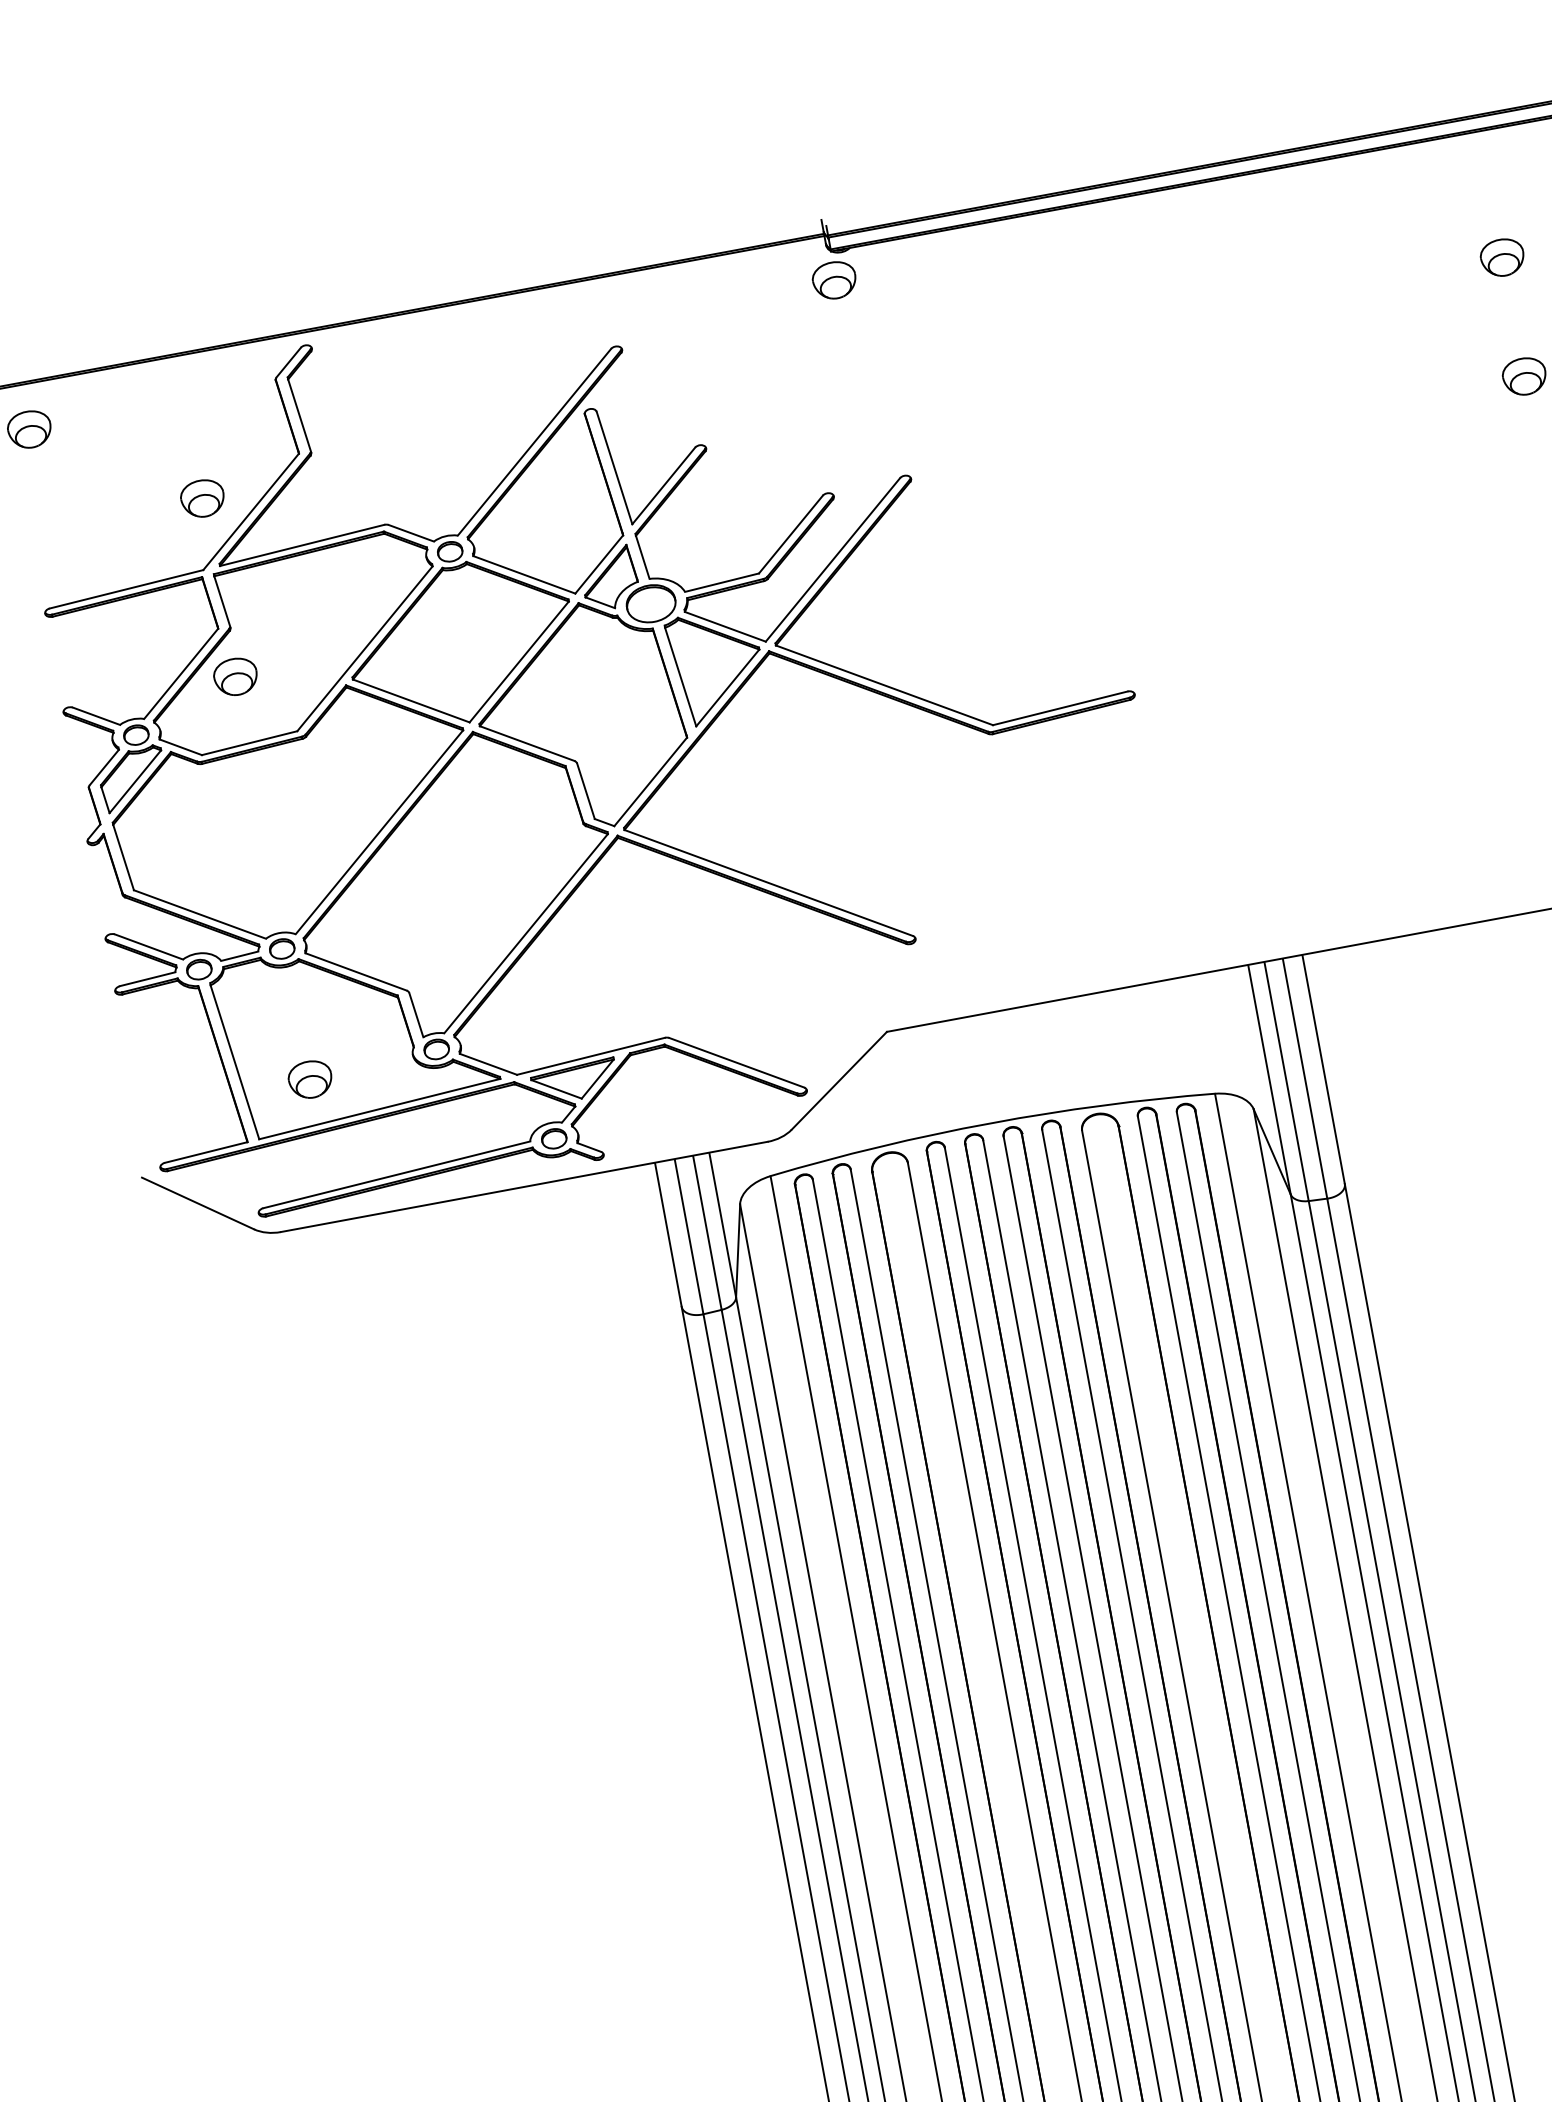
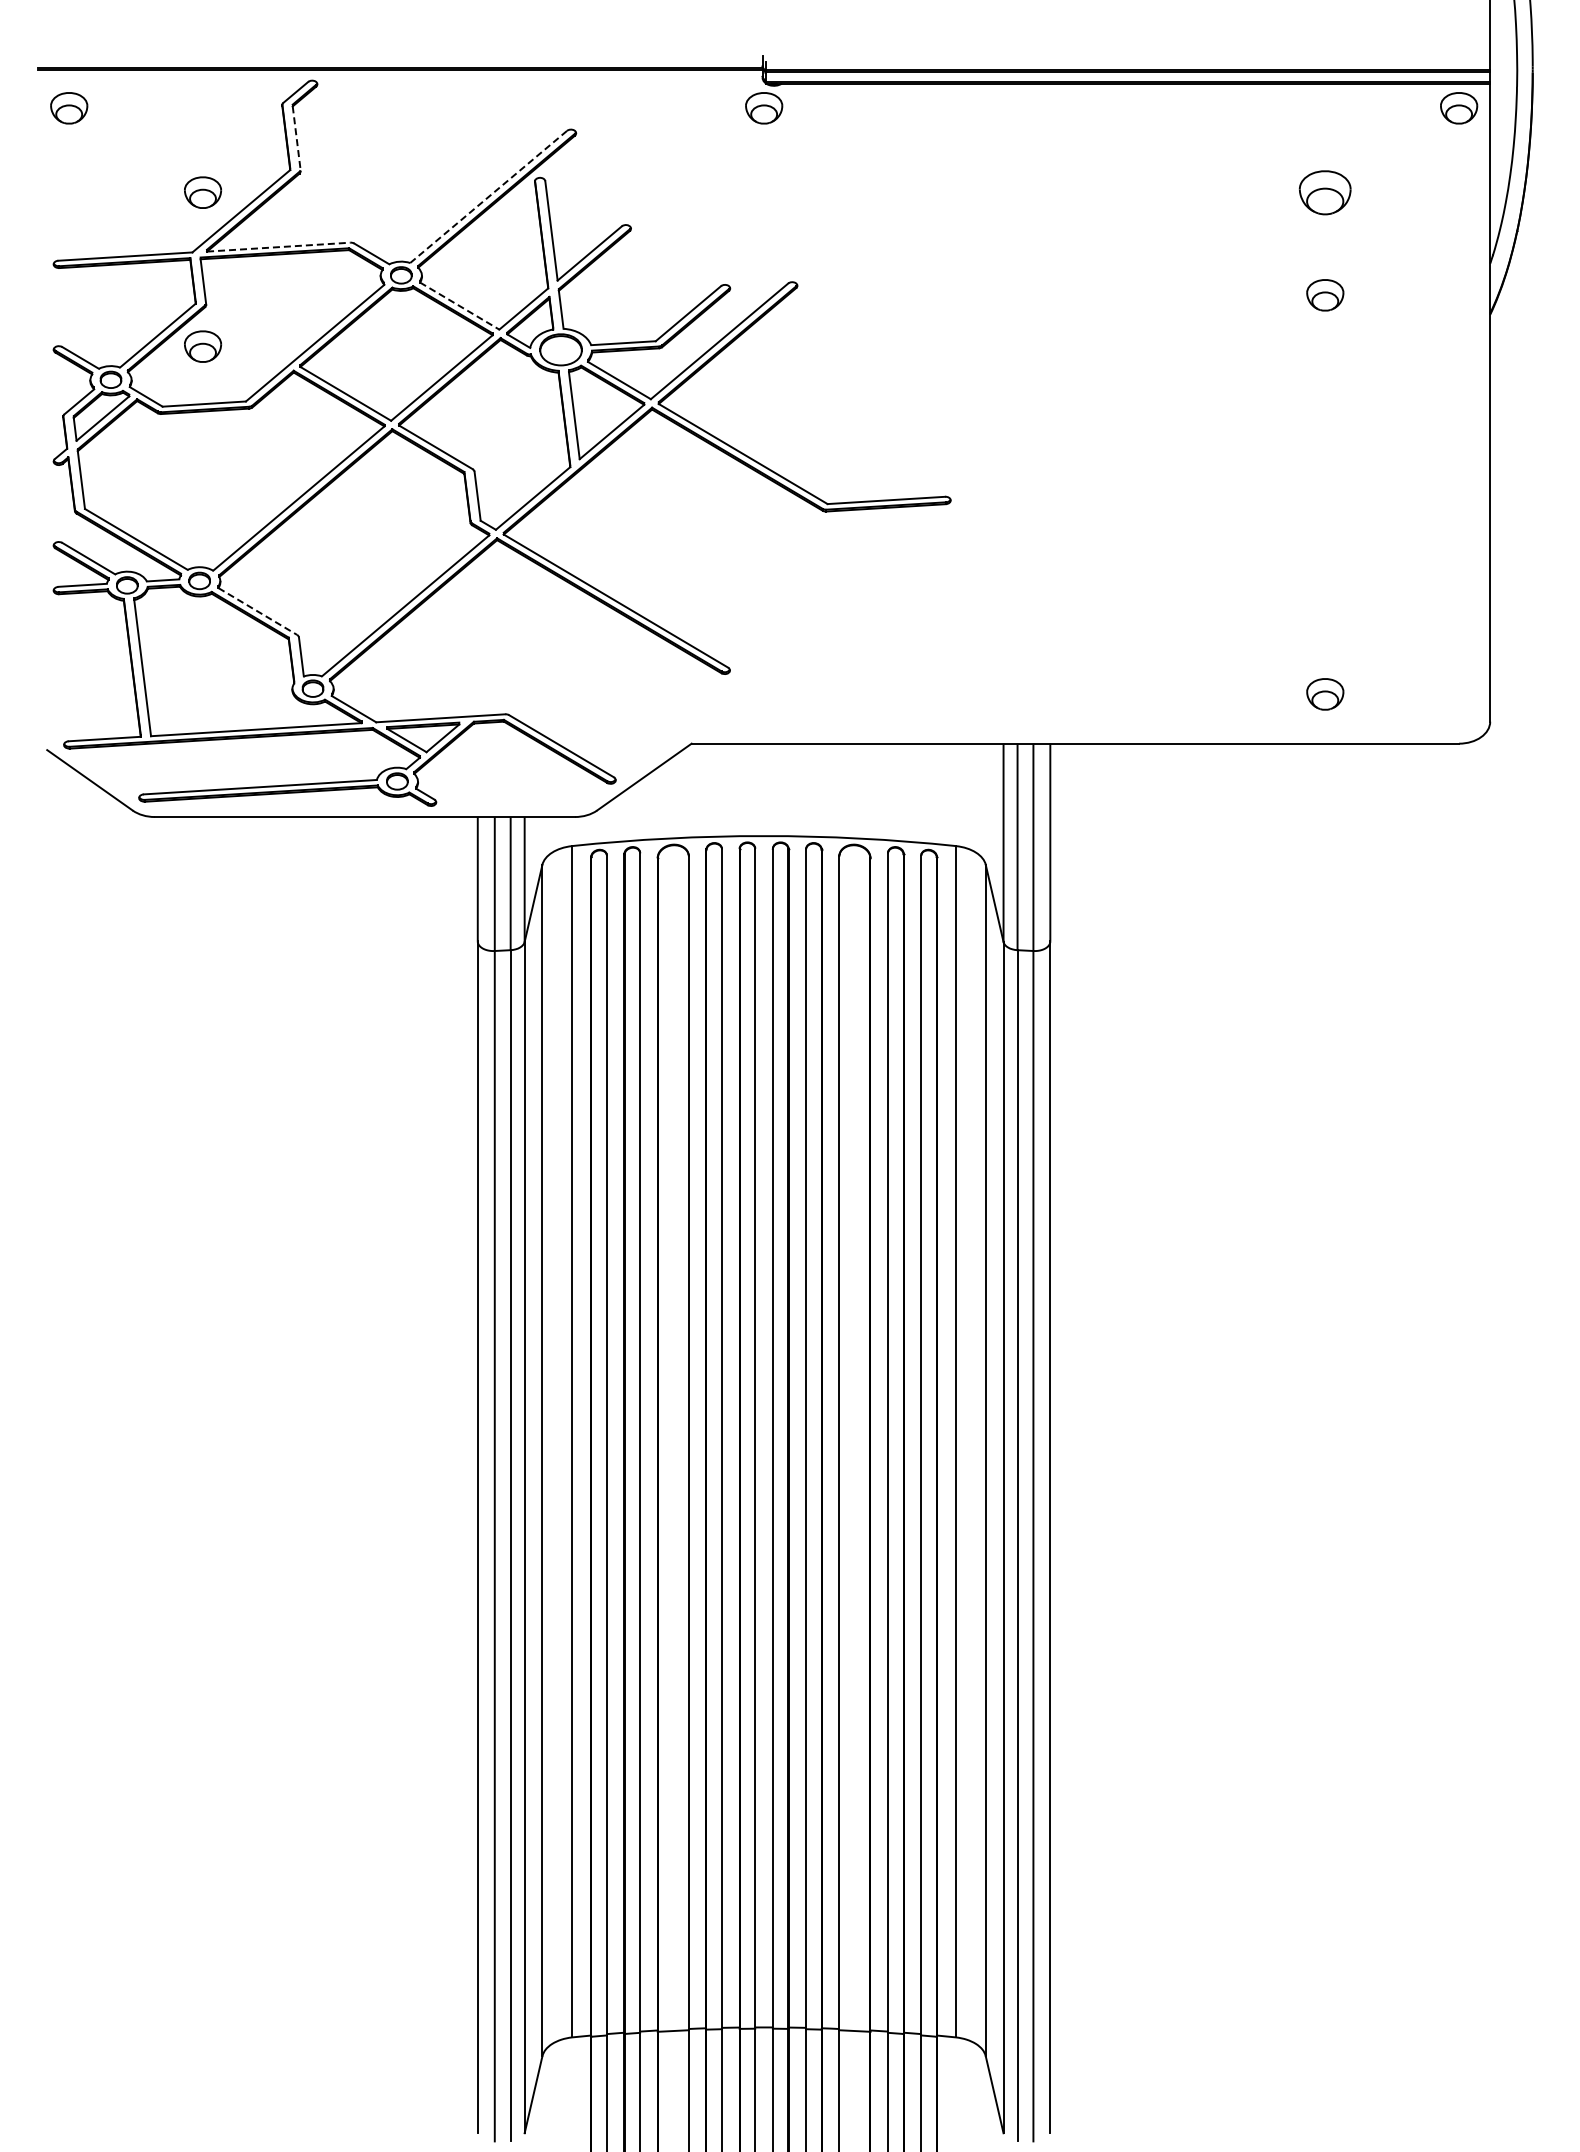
part: (1502, 257) -> (1325, 192), size x1.4
line: (299, 415) -> (296, 138), solid -> dashed
line: (534, 441) -> (488, 196), solid -> dashed
line: (301, 545) -> (278, 247), solid -> dashed
line: (525, 575) -> (460, 306), solid -> dashed
line: (355, 971) -> (257, 611), solid -> dashed
part: (309, 1079) -> (202, 694), removed

